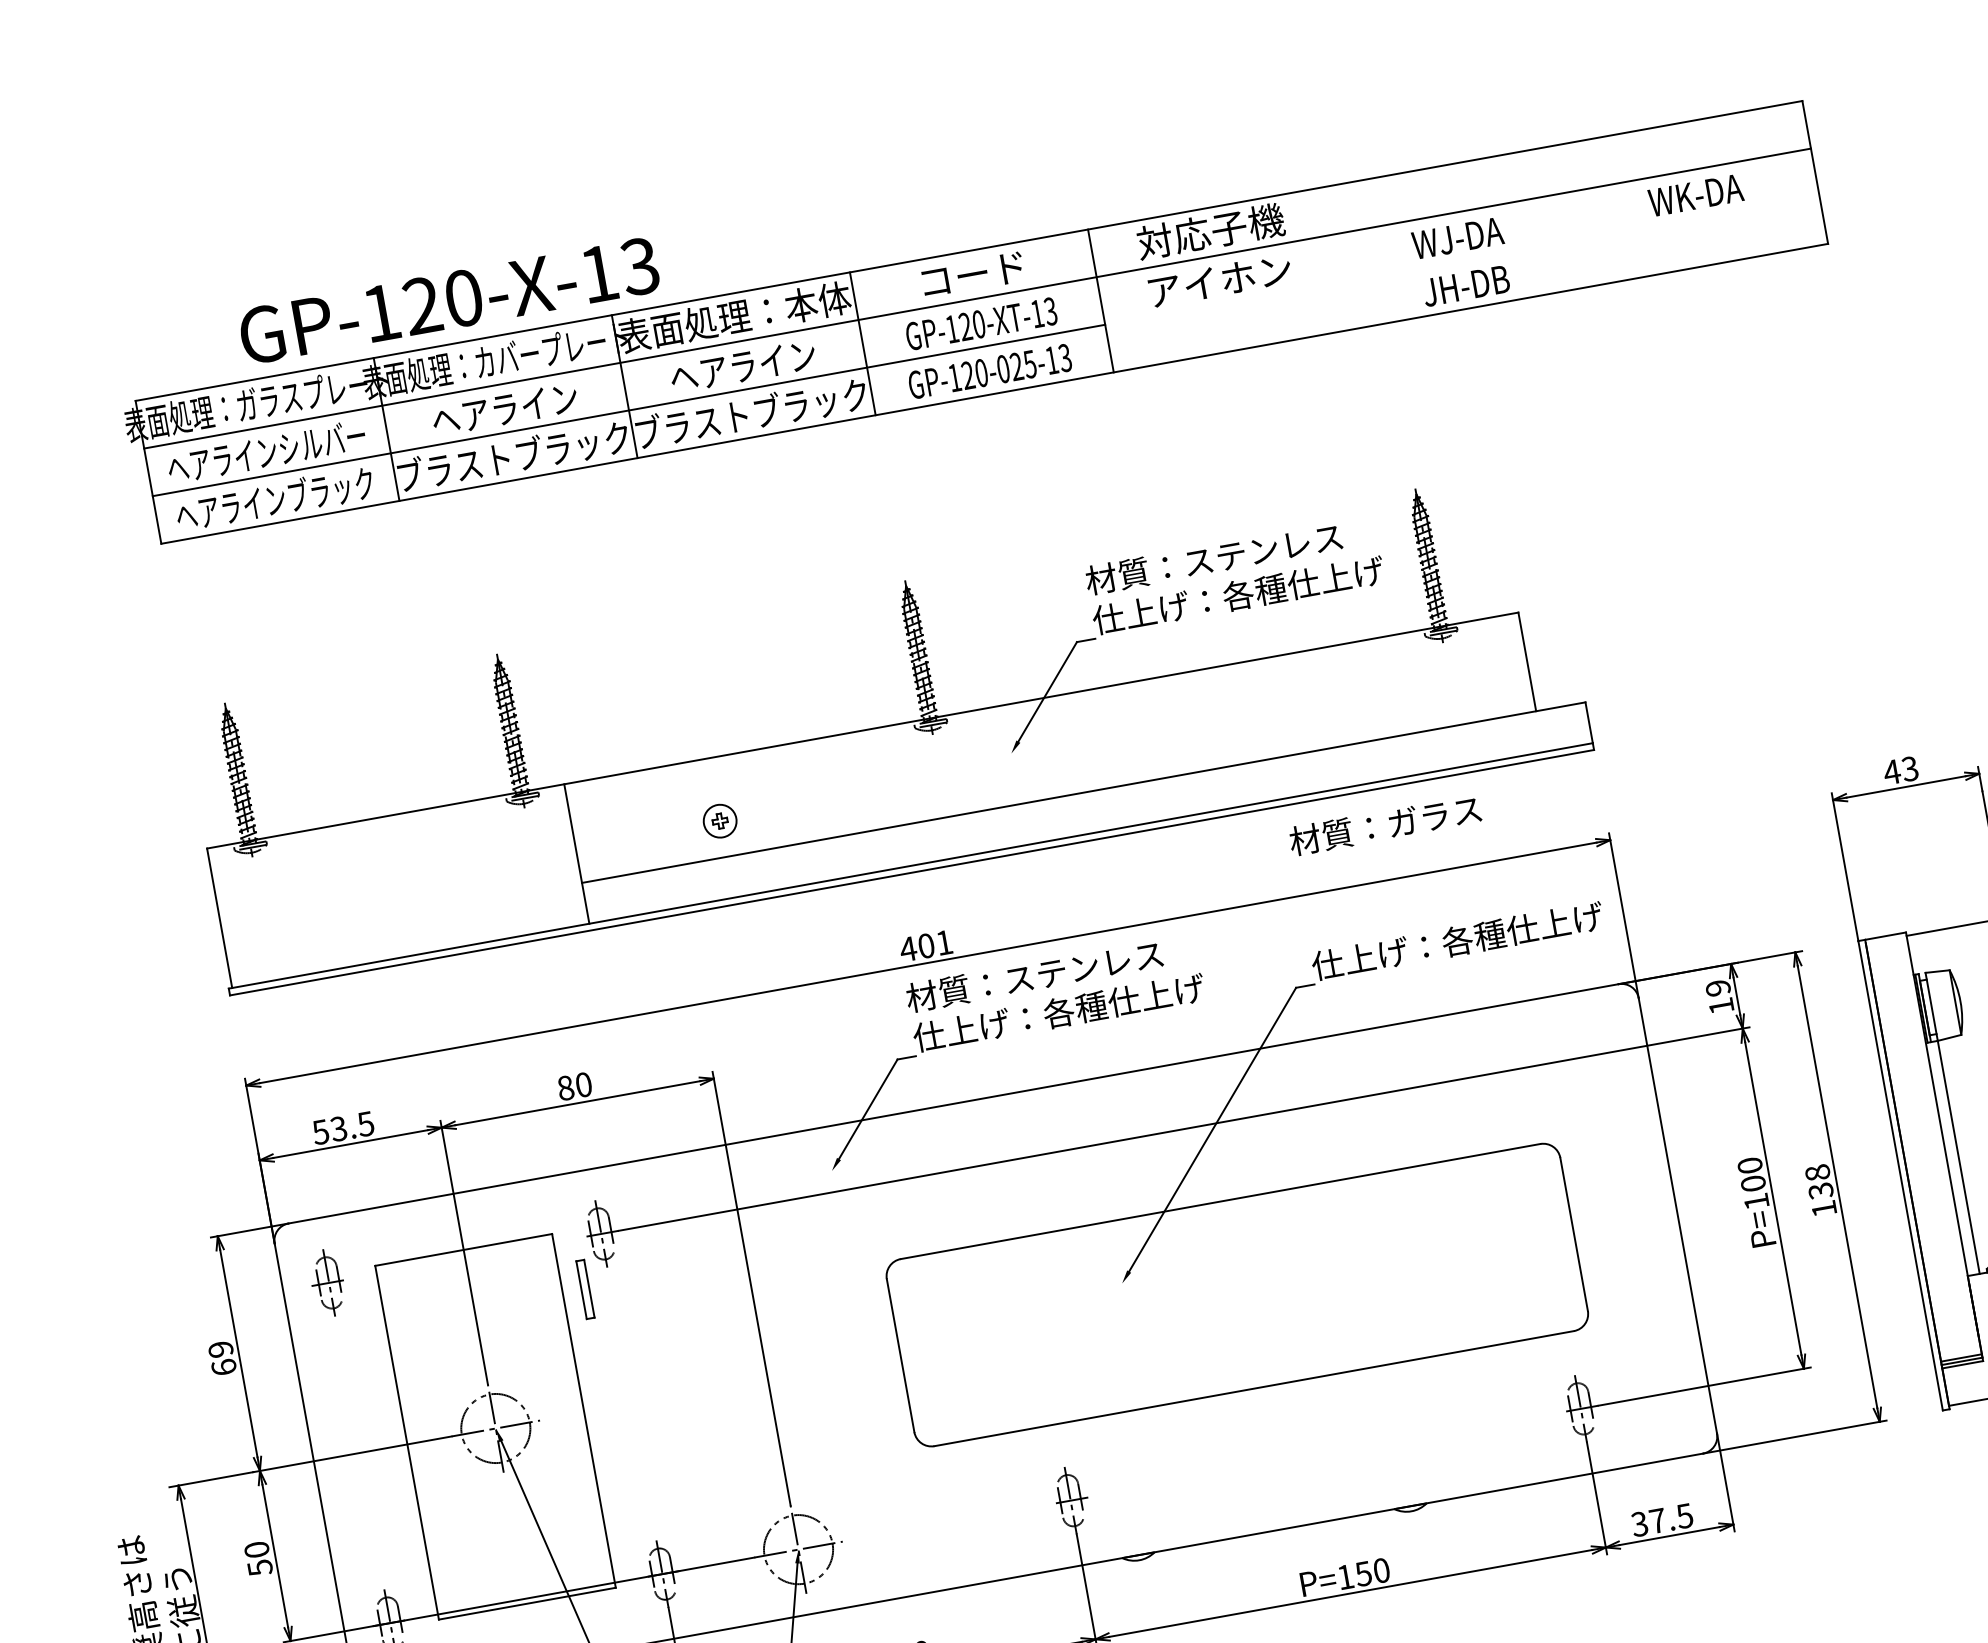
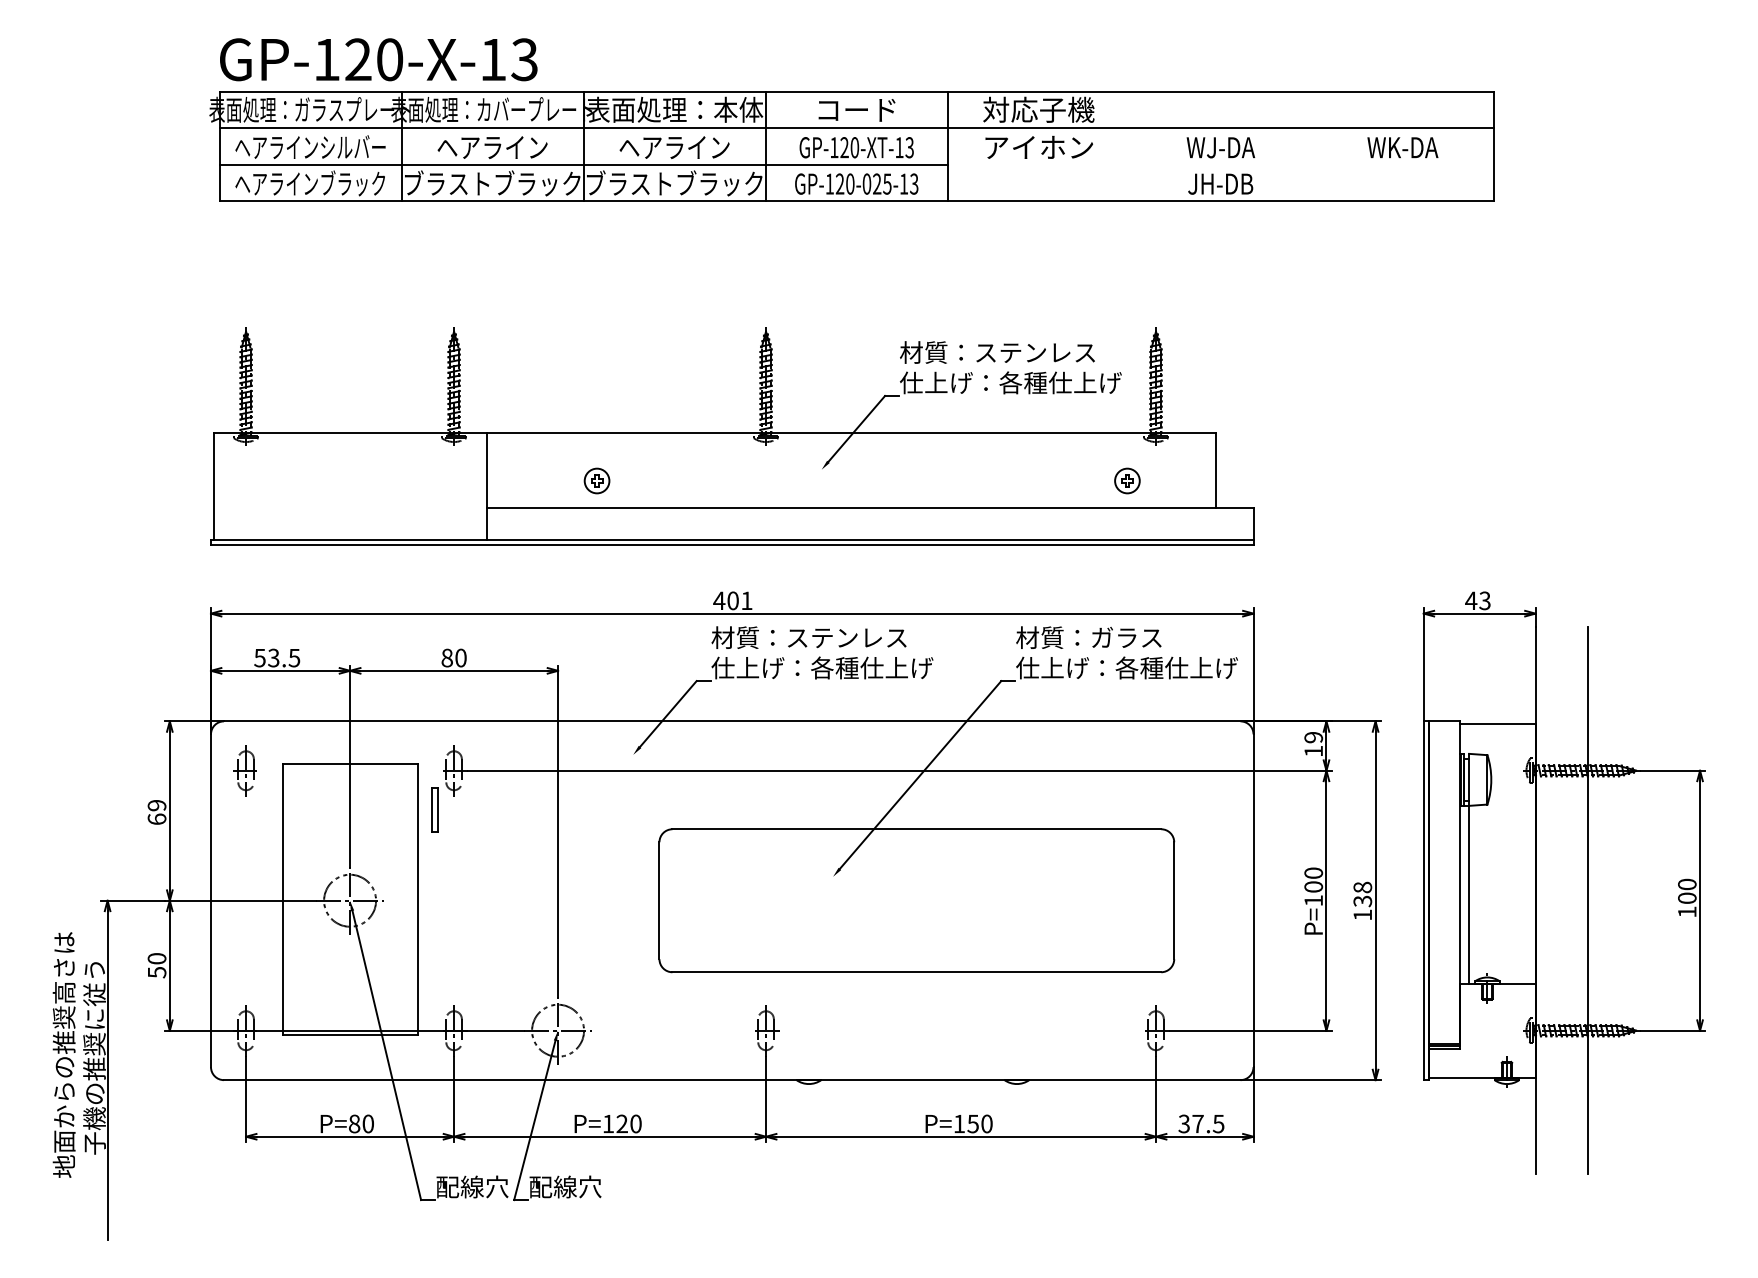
text: (448, 300) -> (378, 59), moved
part: (1414, 695) -> (1127, 480), added
text: (1384, 825) -> (1088, 637), moved

